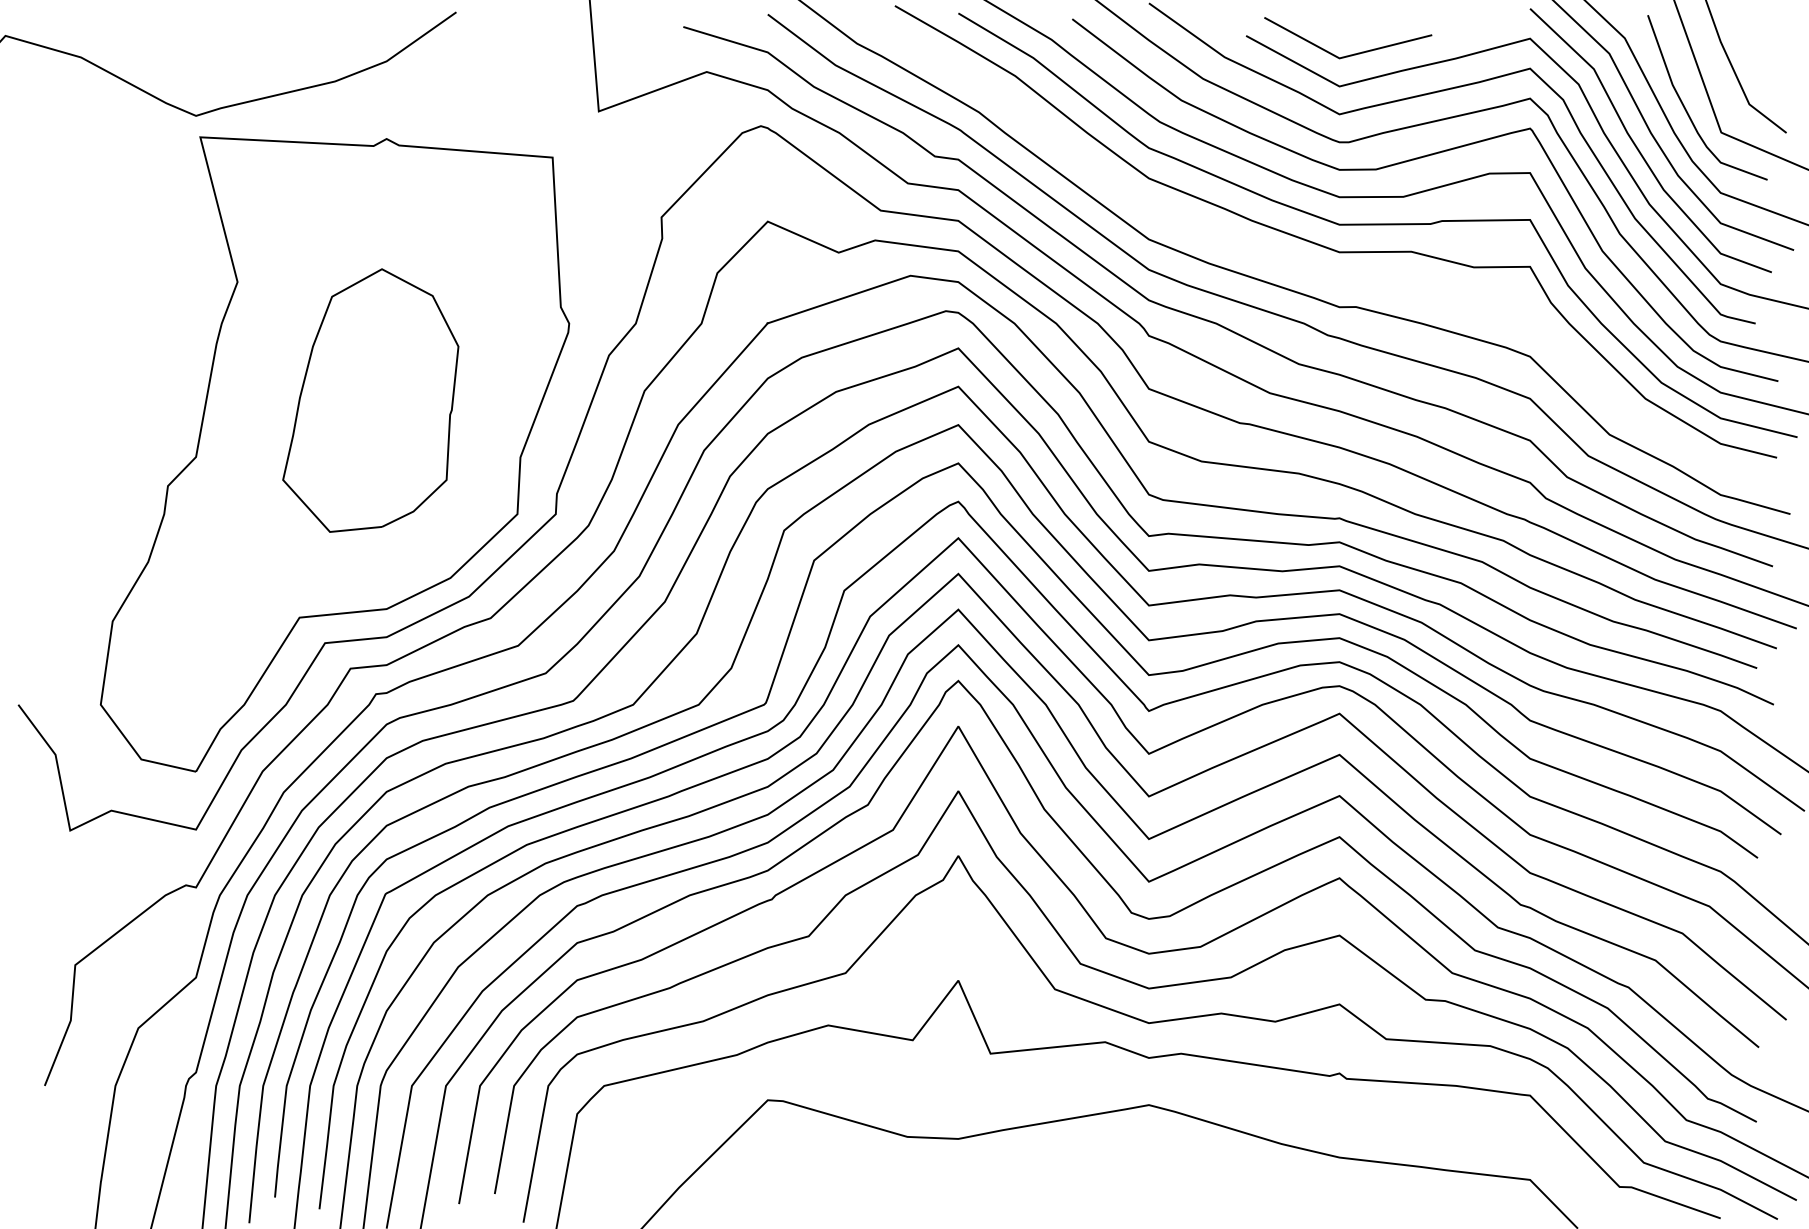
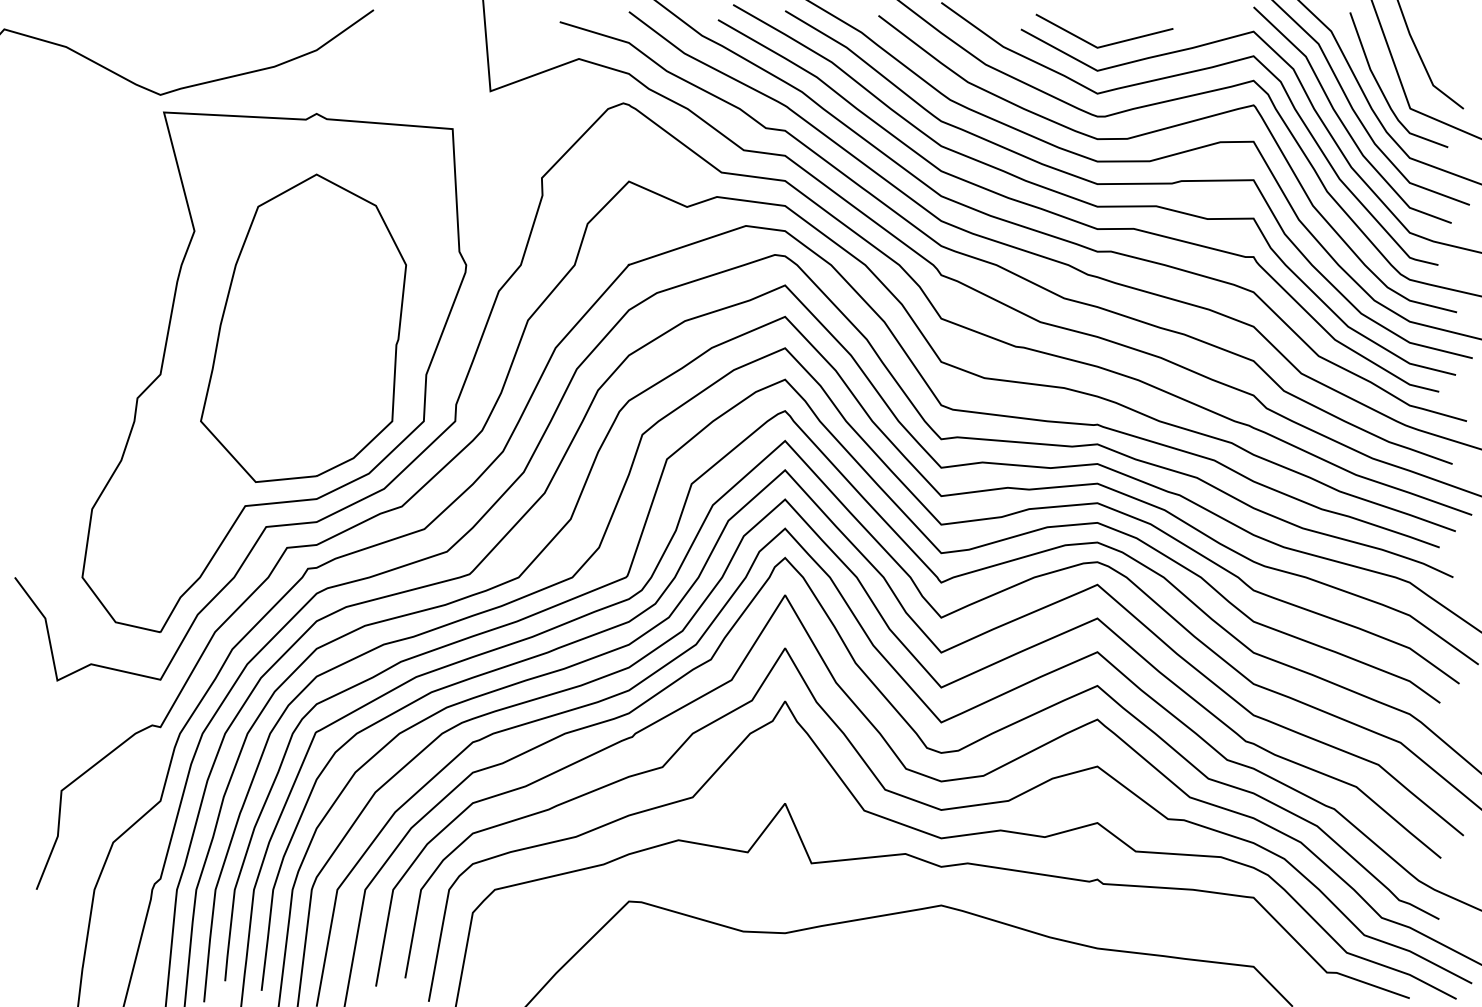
curve: (1311, 267) -> (1074, 219), added
part: (370, 399) -> (303, 327), size x1.43

